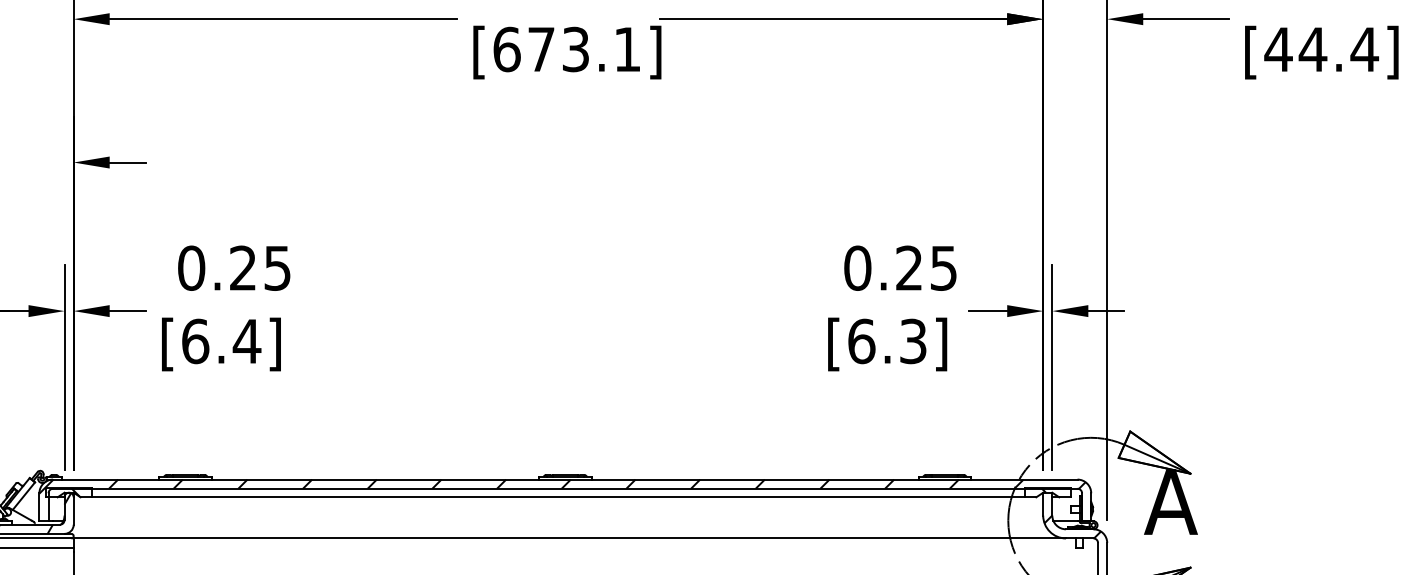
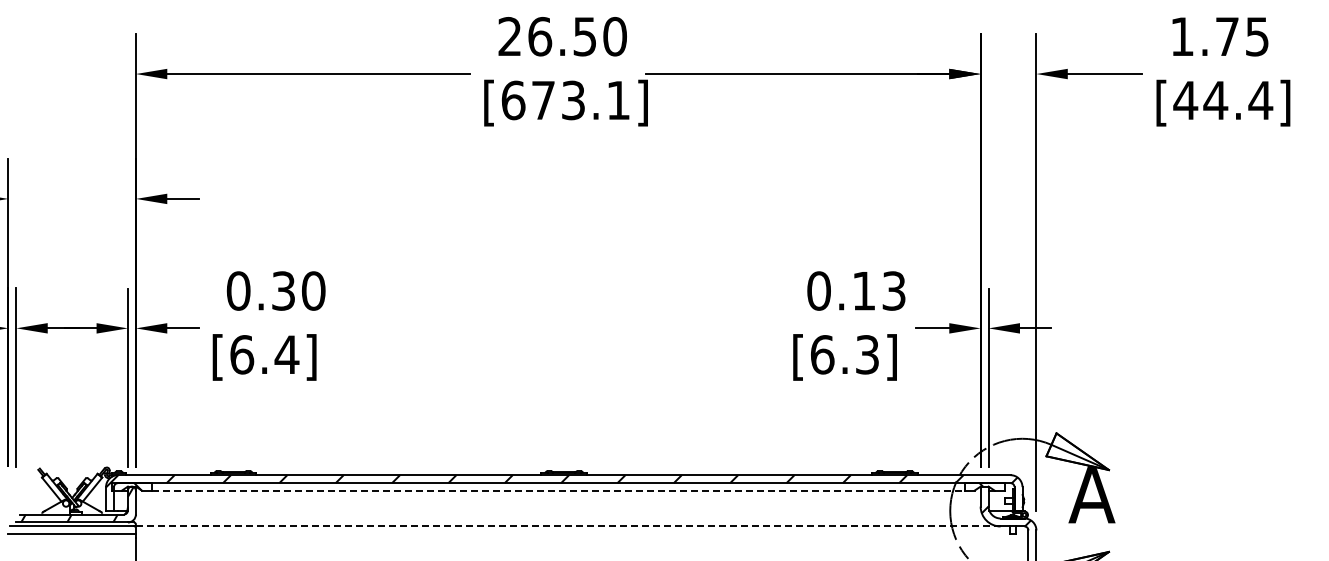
text: (260, 267) -> (298, 290), 0.25 -> 0.30
text: (925, 267) -> (878, 290), 0.25 -> 0.13
line: (558, 497) -> (558, 490), solid -> dashed
line: (569, 538) -> (567, 526), solid -> dashed

